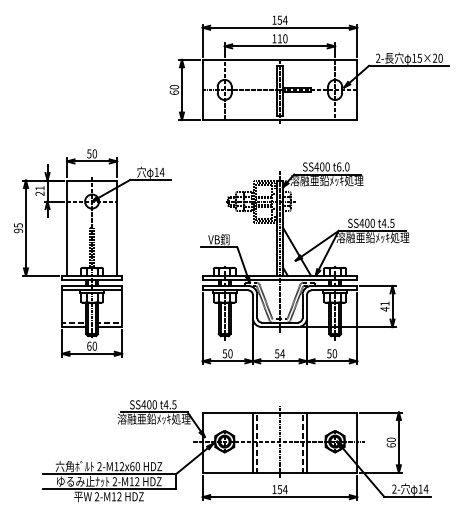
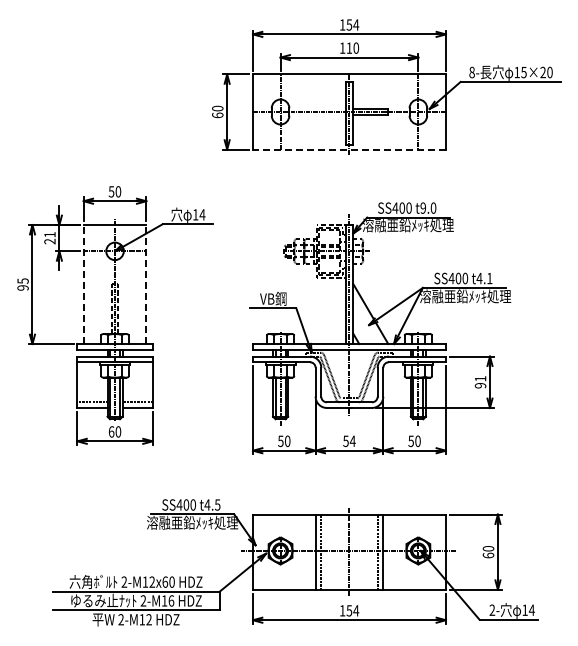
text: (377, 58) -> (471, 72), 2- -> 8-
line: (279, 119) -> (348, 149), solid -> dashed
text: (339, 166) -> (423, 207), t6.0 -> t9.0
text: (392, 223) -> (489, 278), t4.5 -> t4.1
line: (66, 228) -> (83, 284), solid -> dashed
line: (117, 228) -> (146, 284), solid -> dashed
text: (384, 309) -> (480, 385), 41 -> 91
text: (137, 481) -> (171, 600), 2-M12 -> 2-M16

